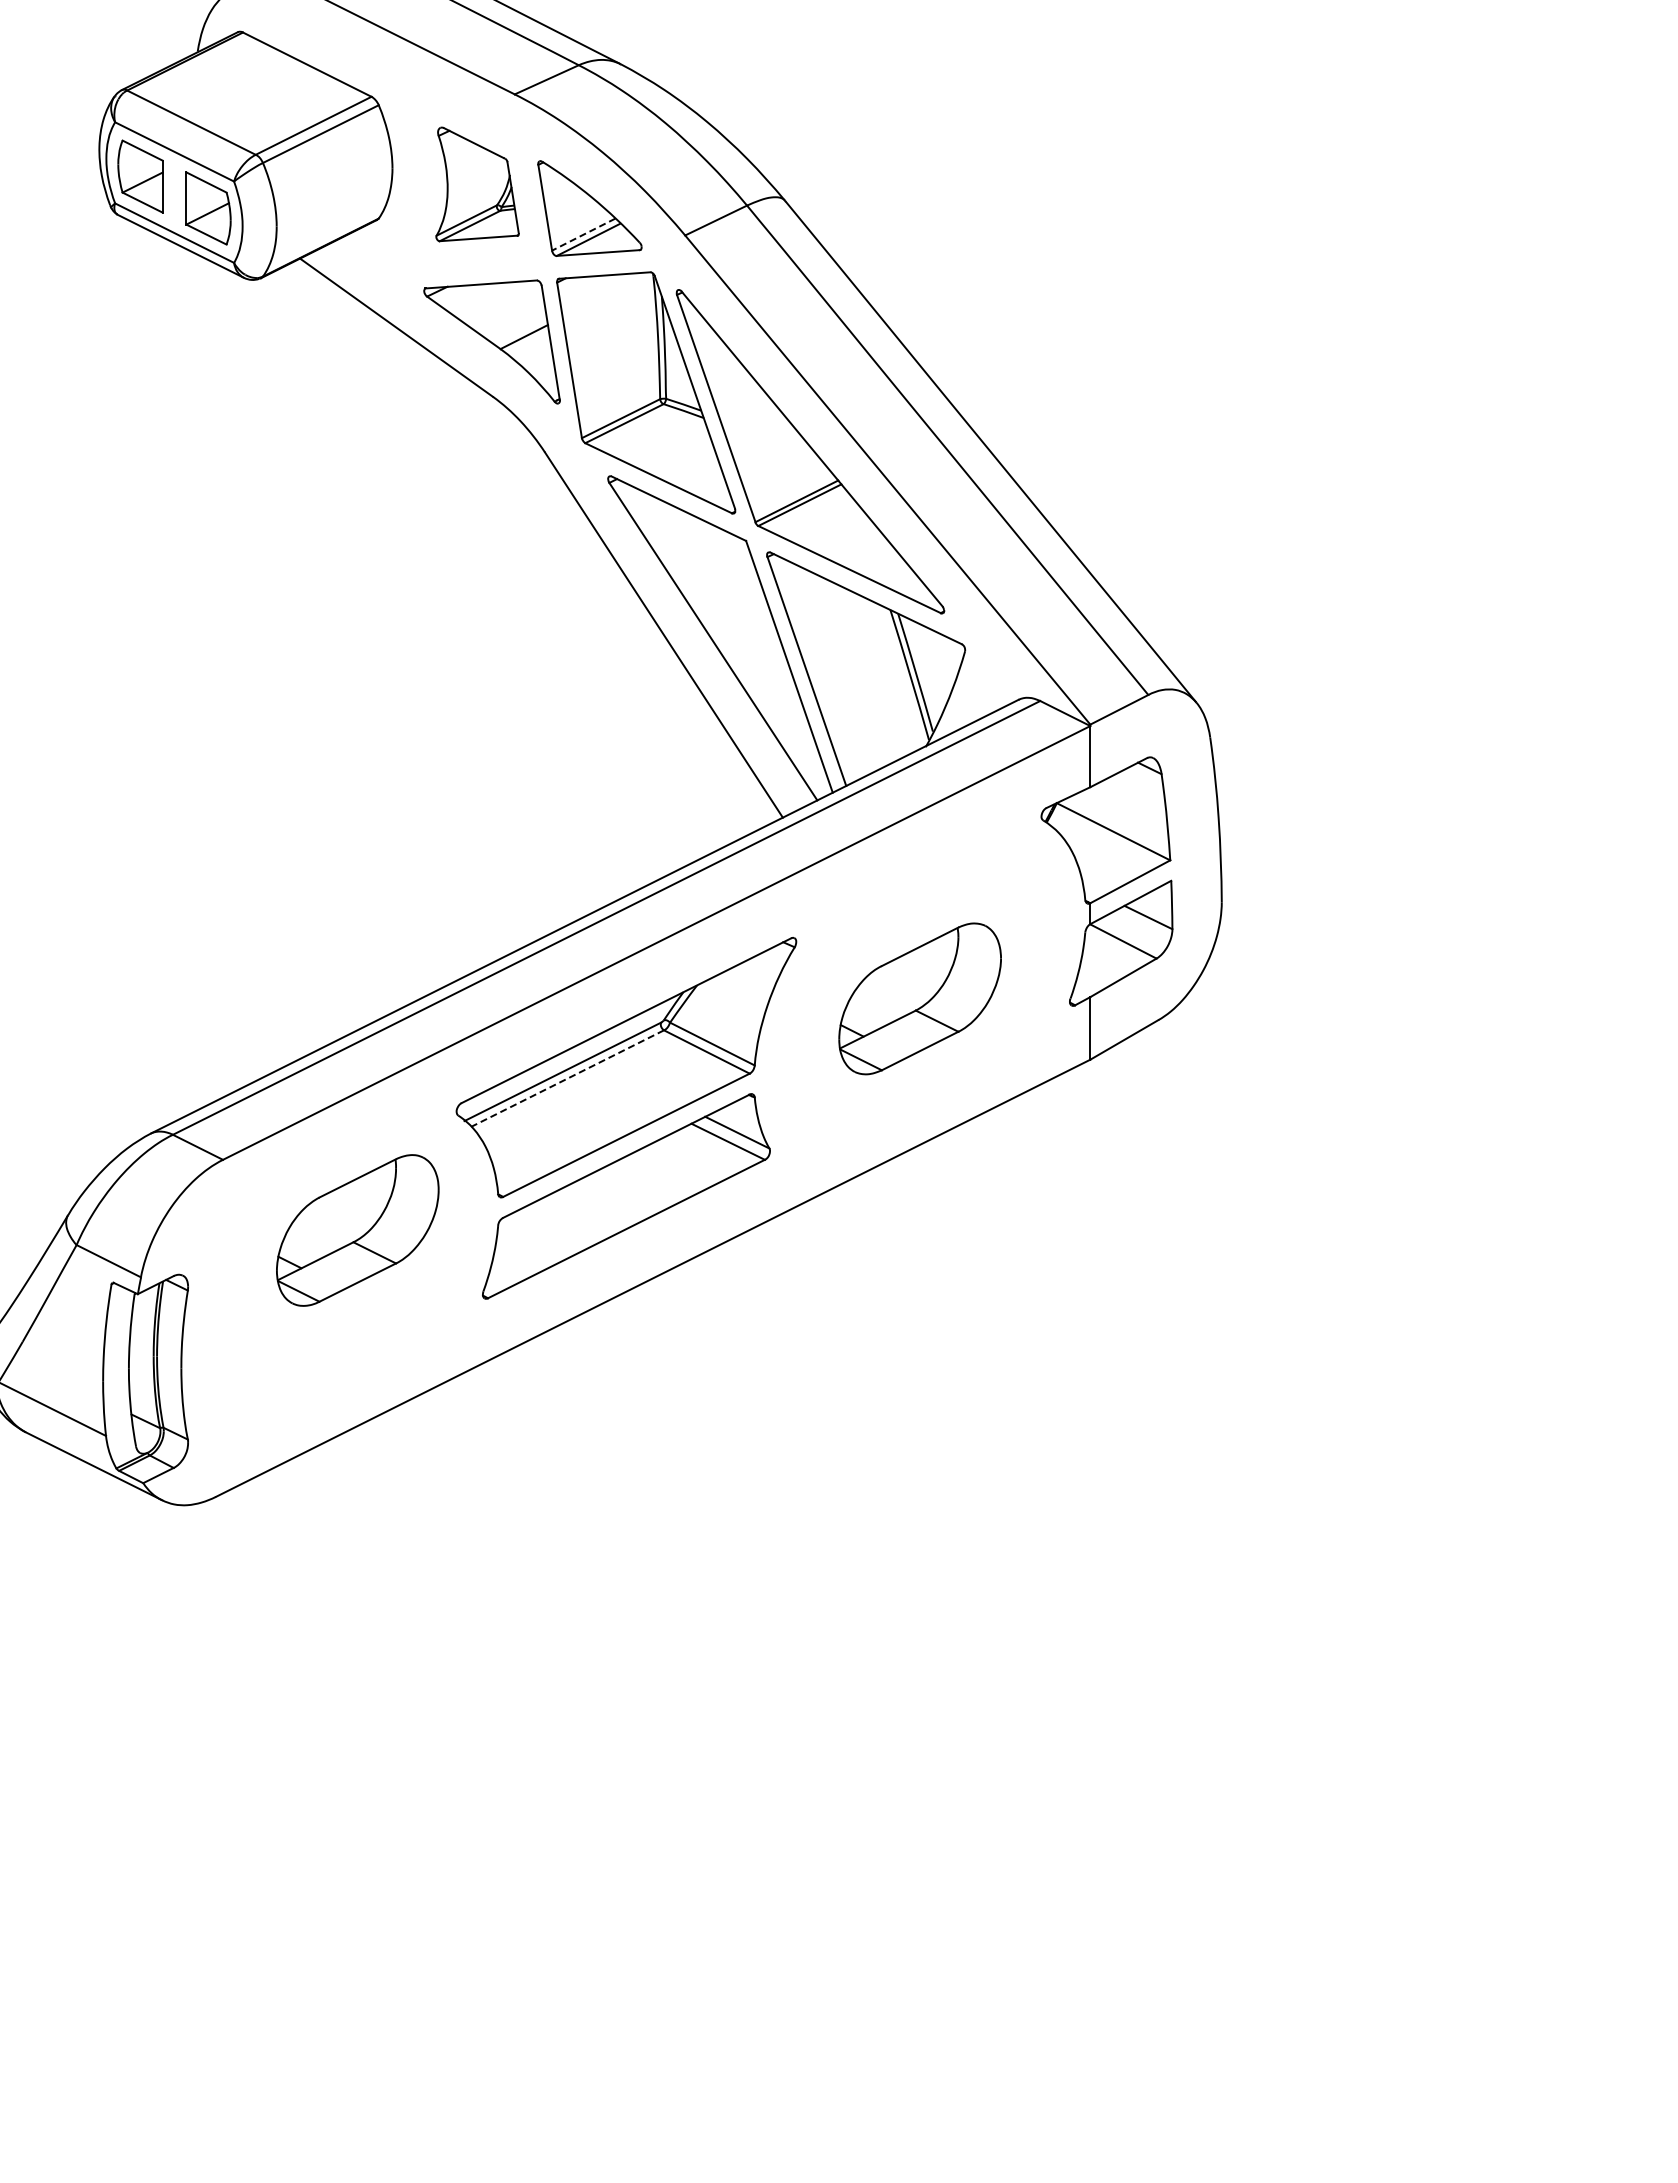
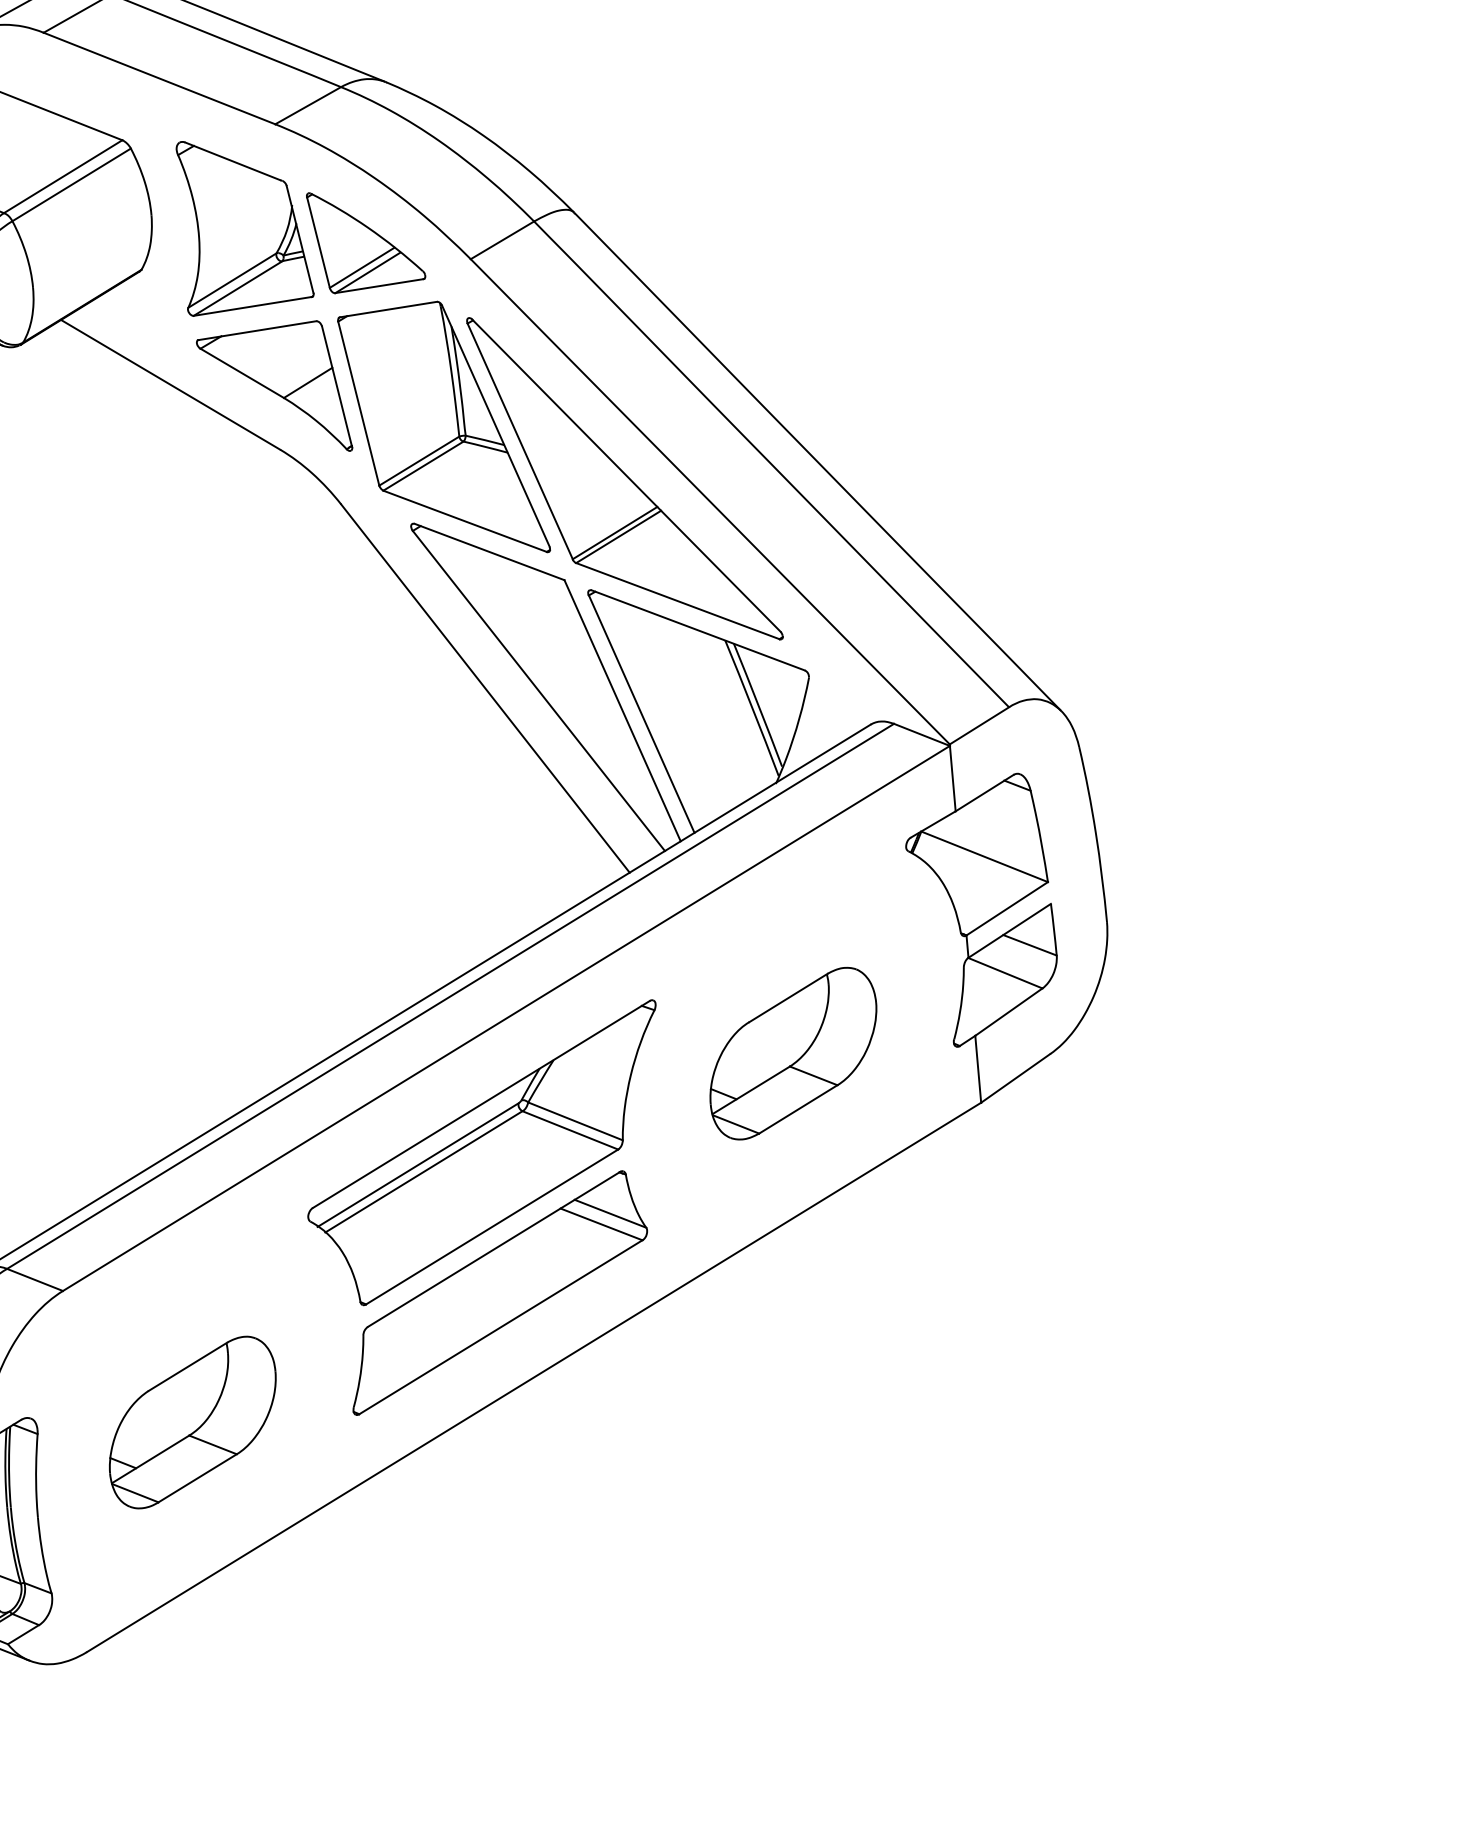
part: (477, 184) -> (243, 224), size x1.43
line: (583, 234) -> (361, 267), dashed -> solid
line: (567, 1078) -> (423, 1171), dashed -> solid
part: (357, 1230) -> (192, 1422), moved

